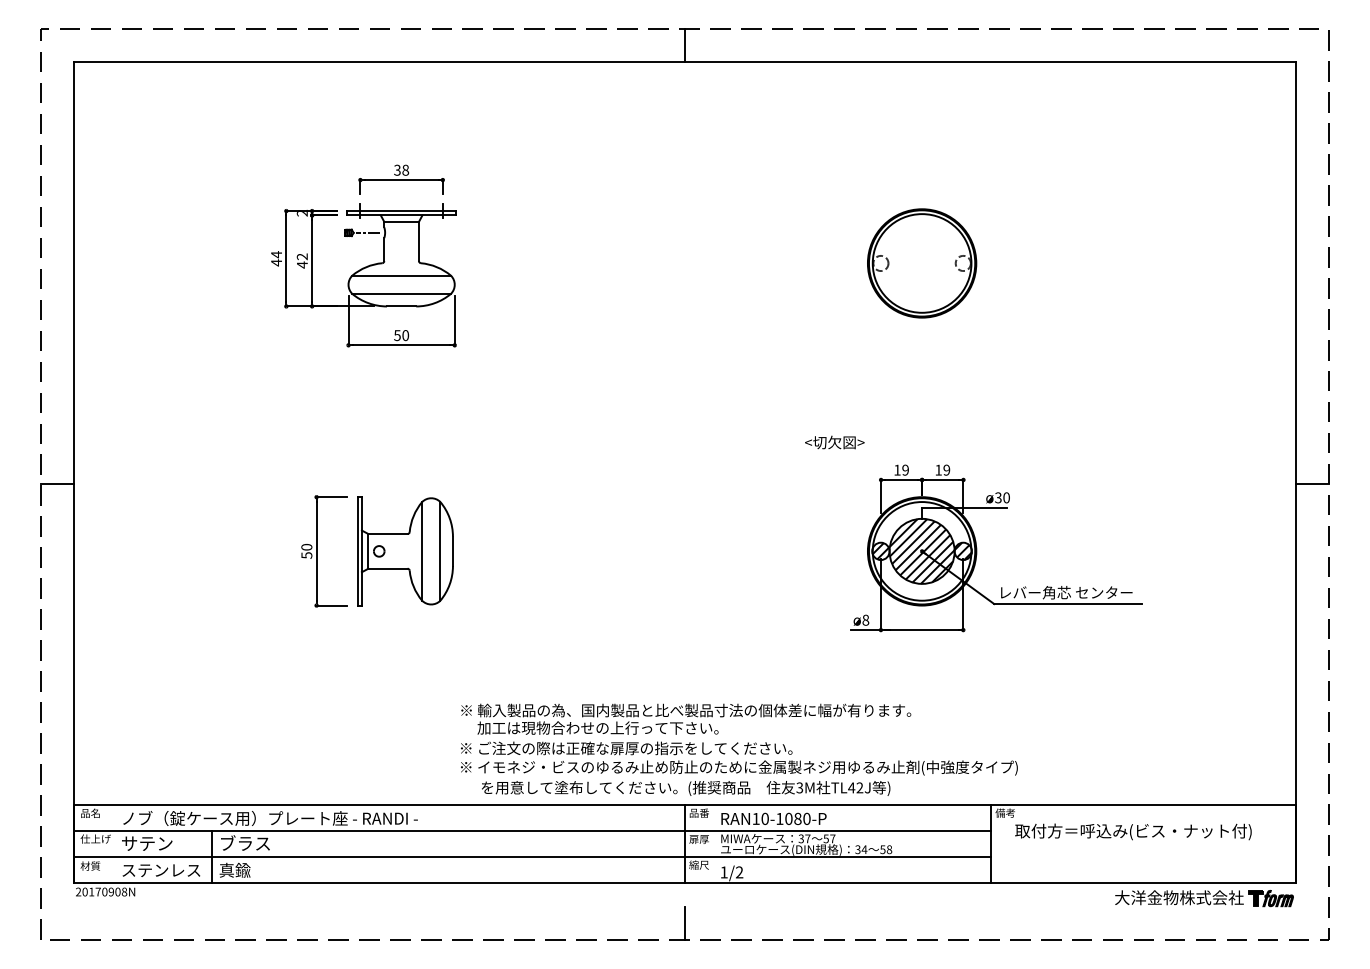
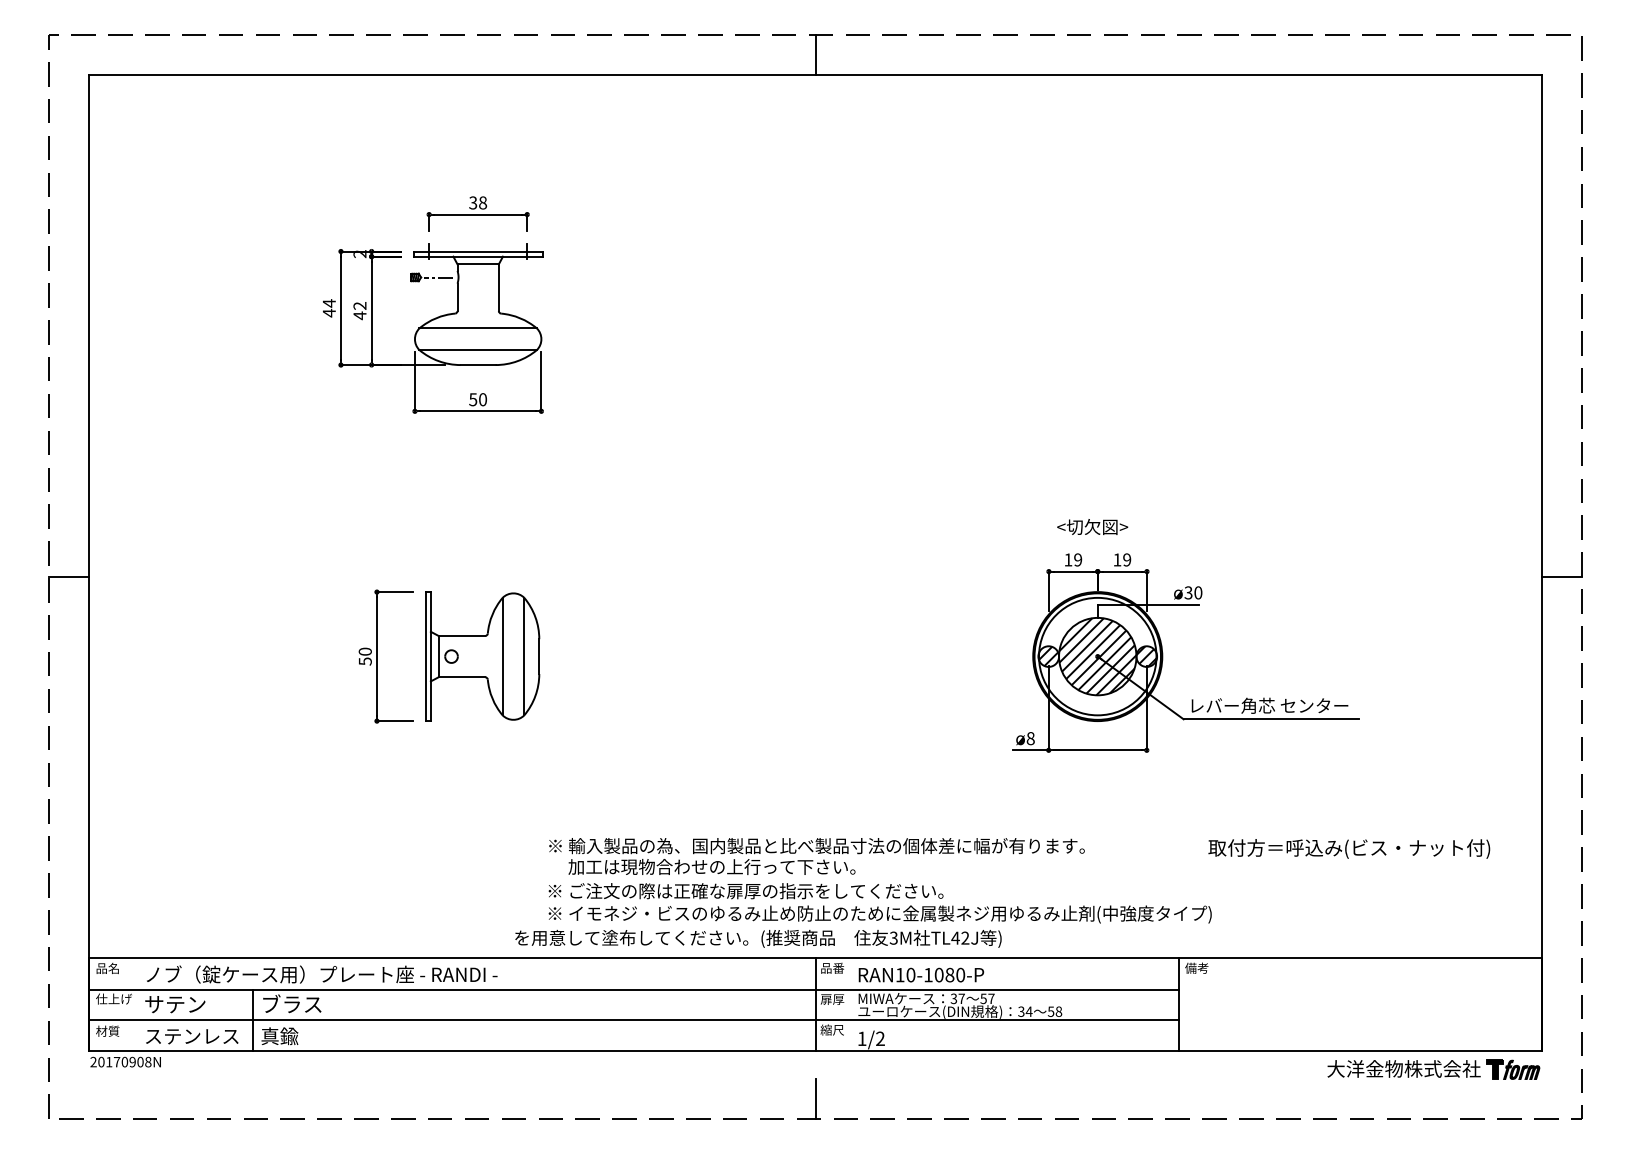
part: (922, 263) -> (1098, 313), removed
text: (834, 442) -> (1092, 527), moved
text: (686, 788) -> (758, 938), moved
text: (1133, 831) -> (1349, 848), moved

